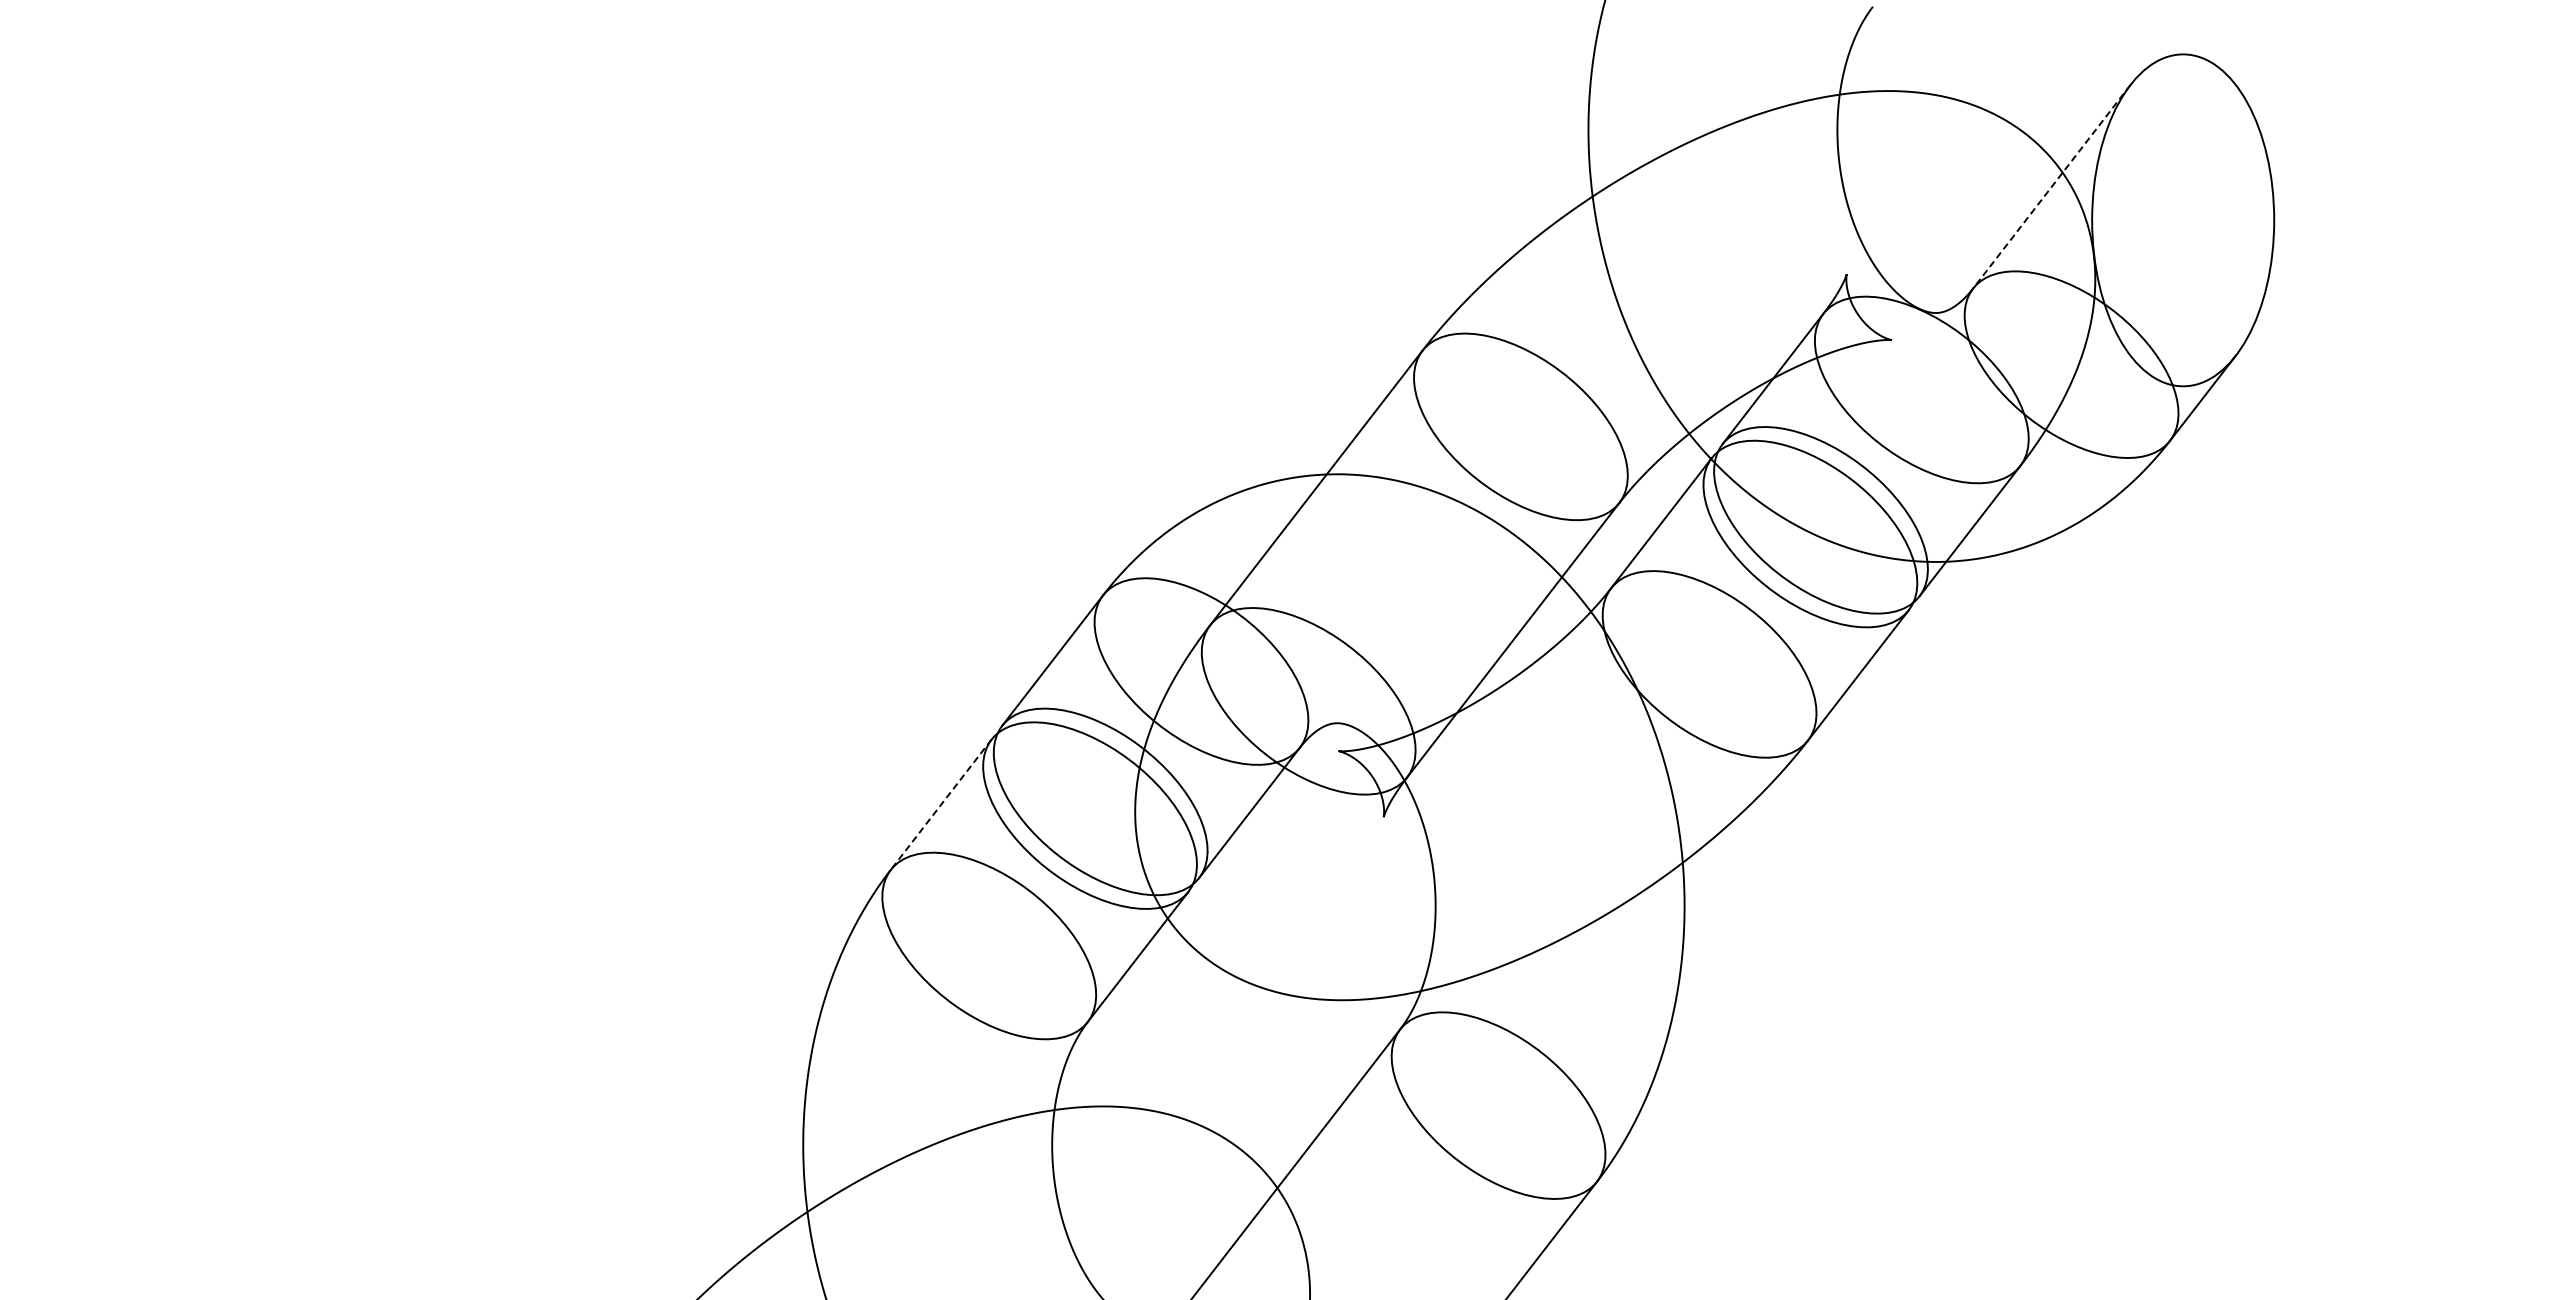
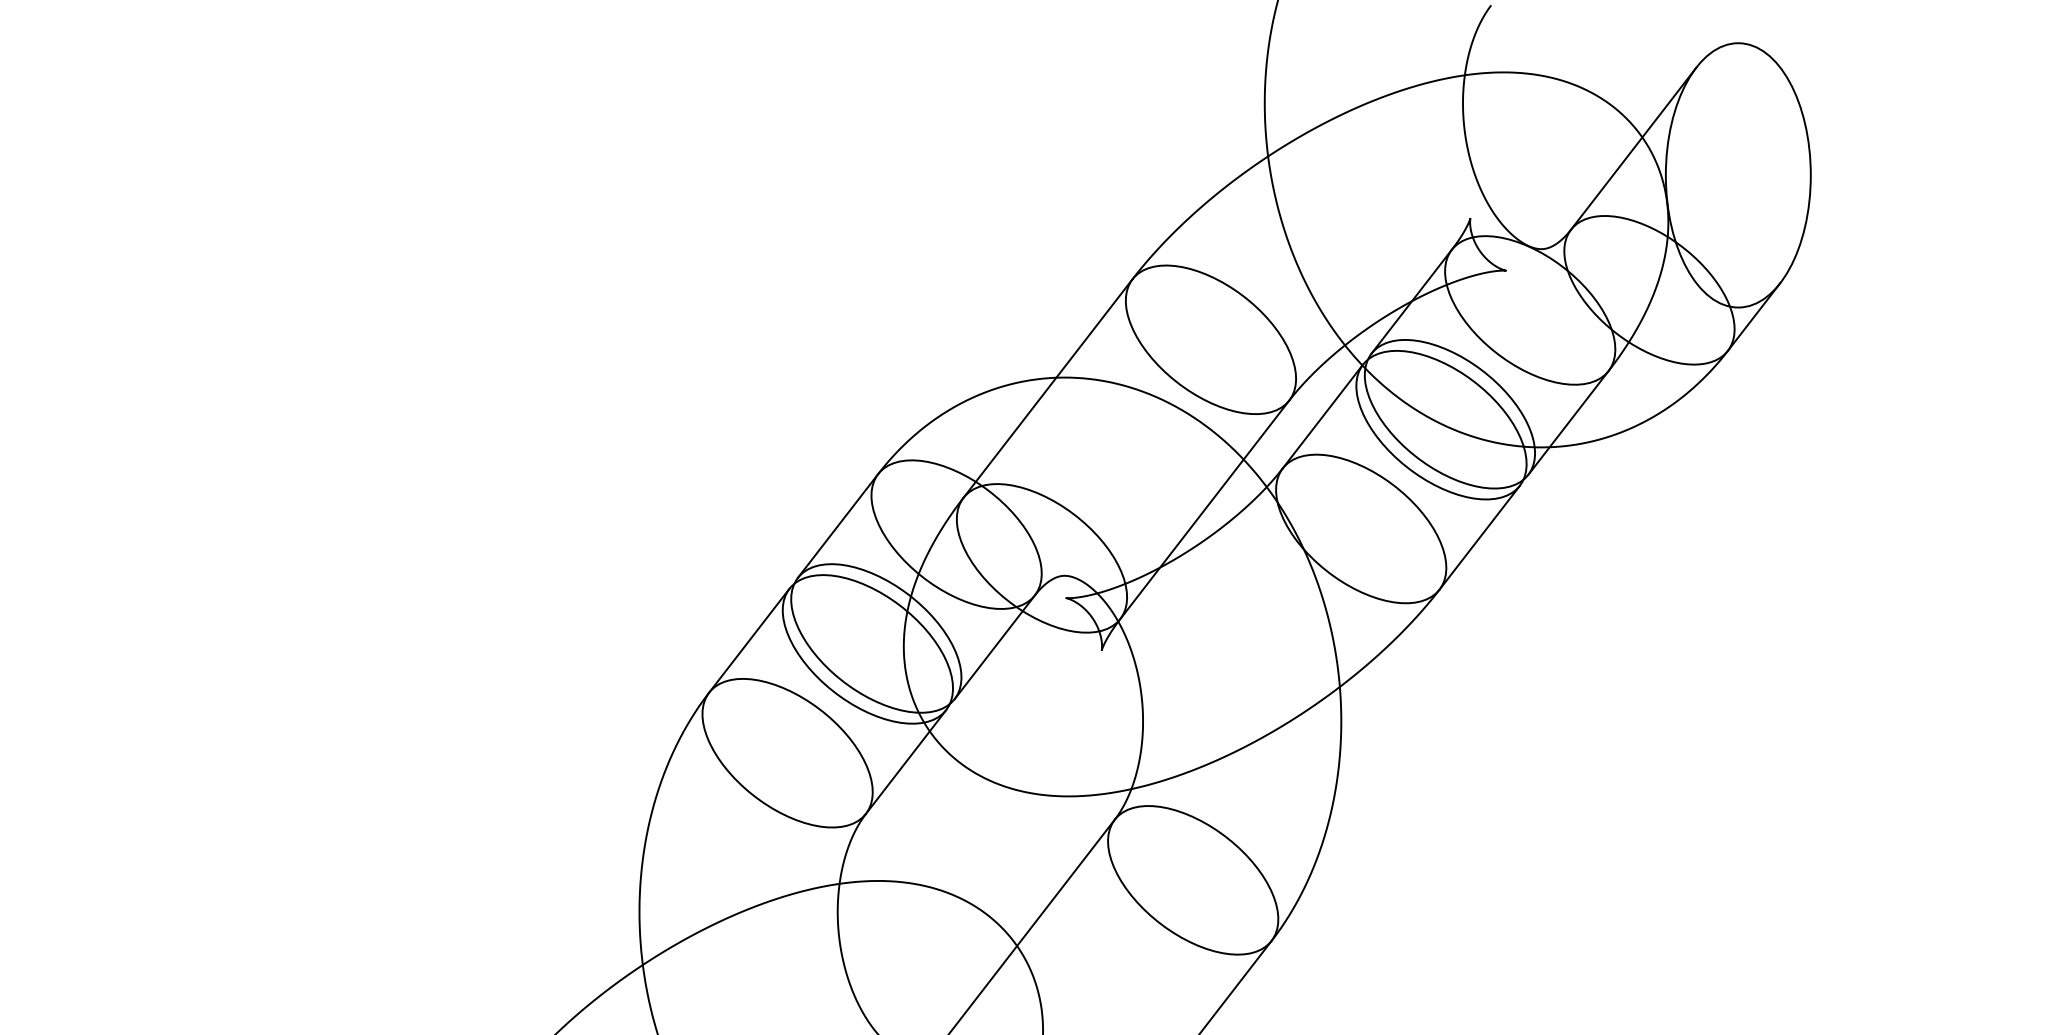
line: (2051, 186) -> (1633, 148), dashed -> solid
line: (940, 805) -> (748, 641), dashed -> solid

